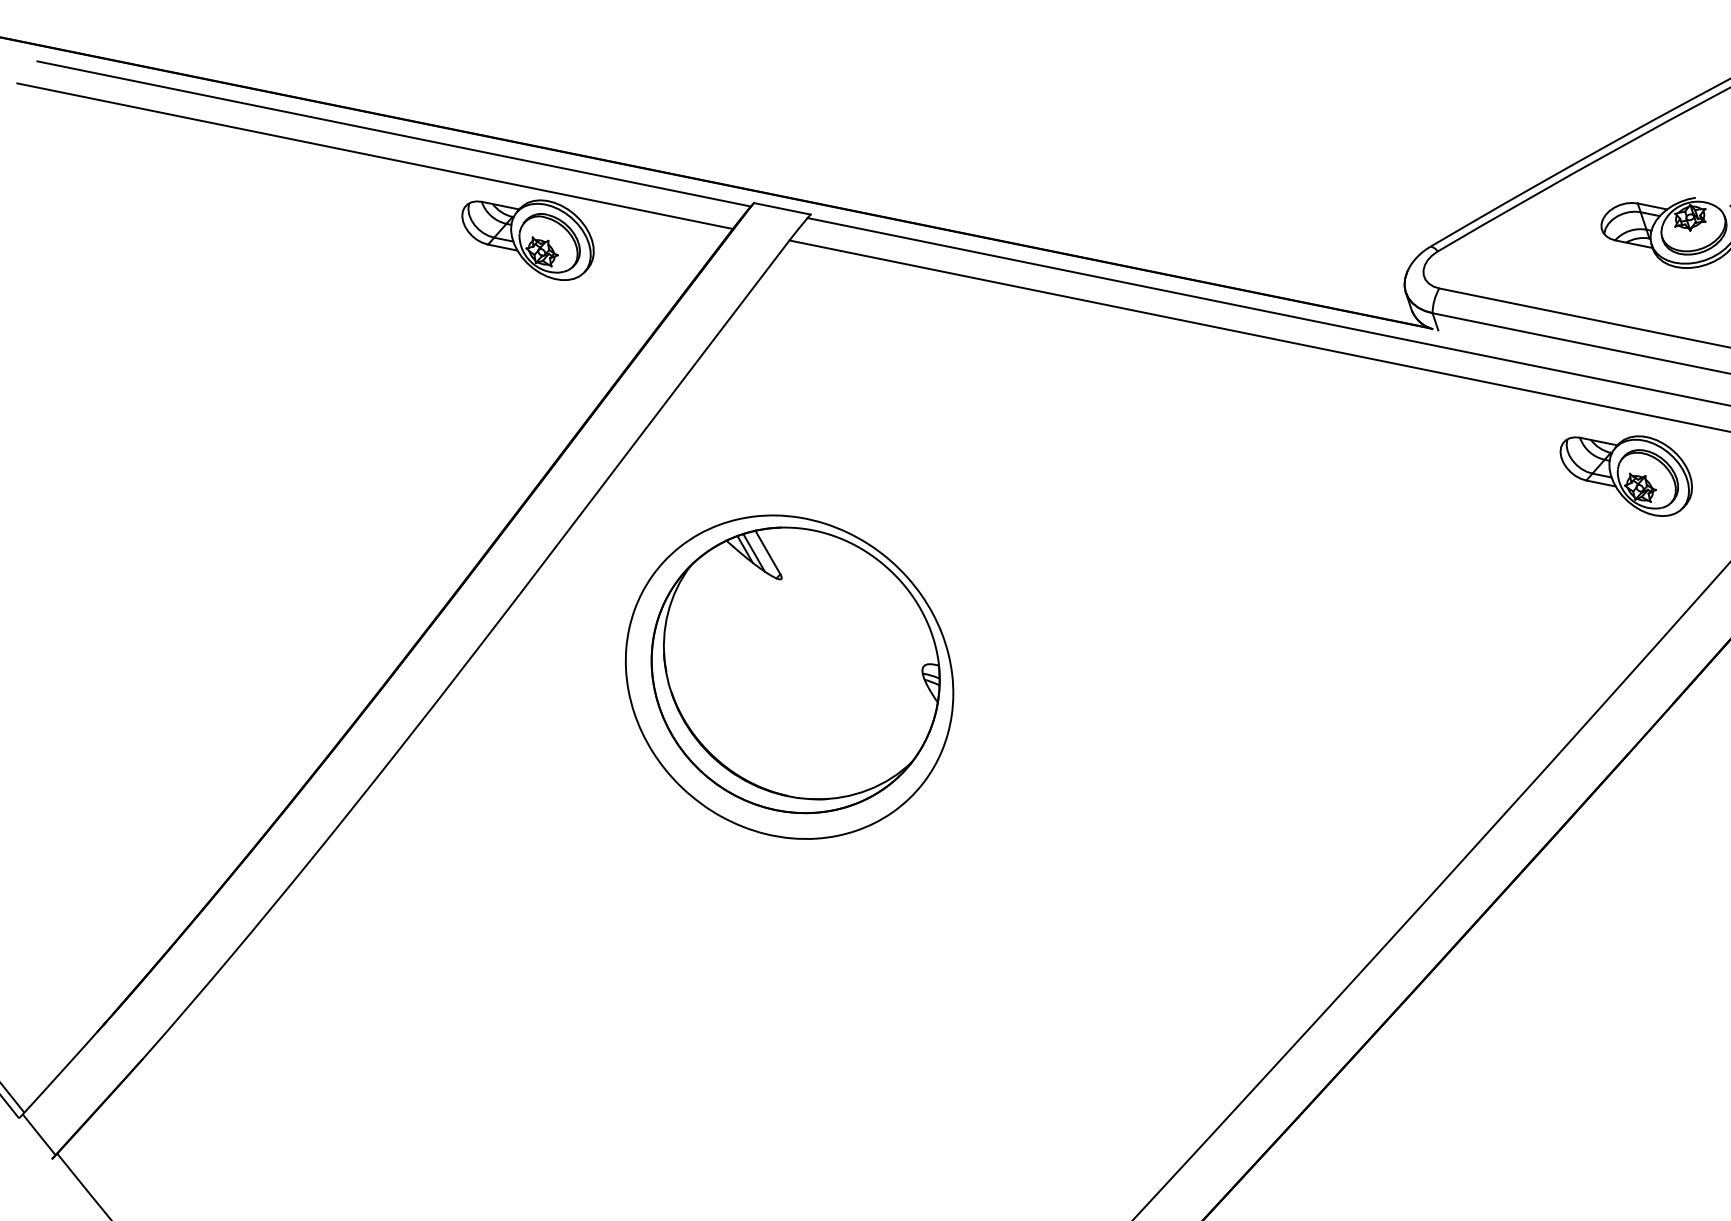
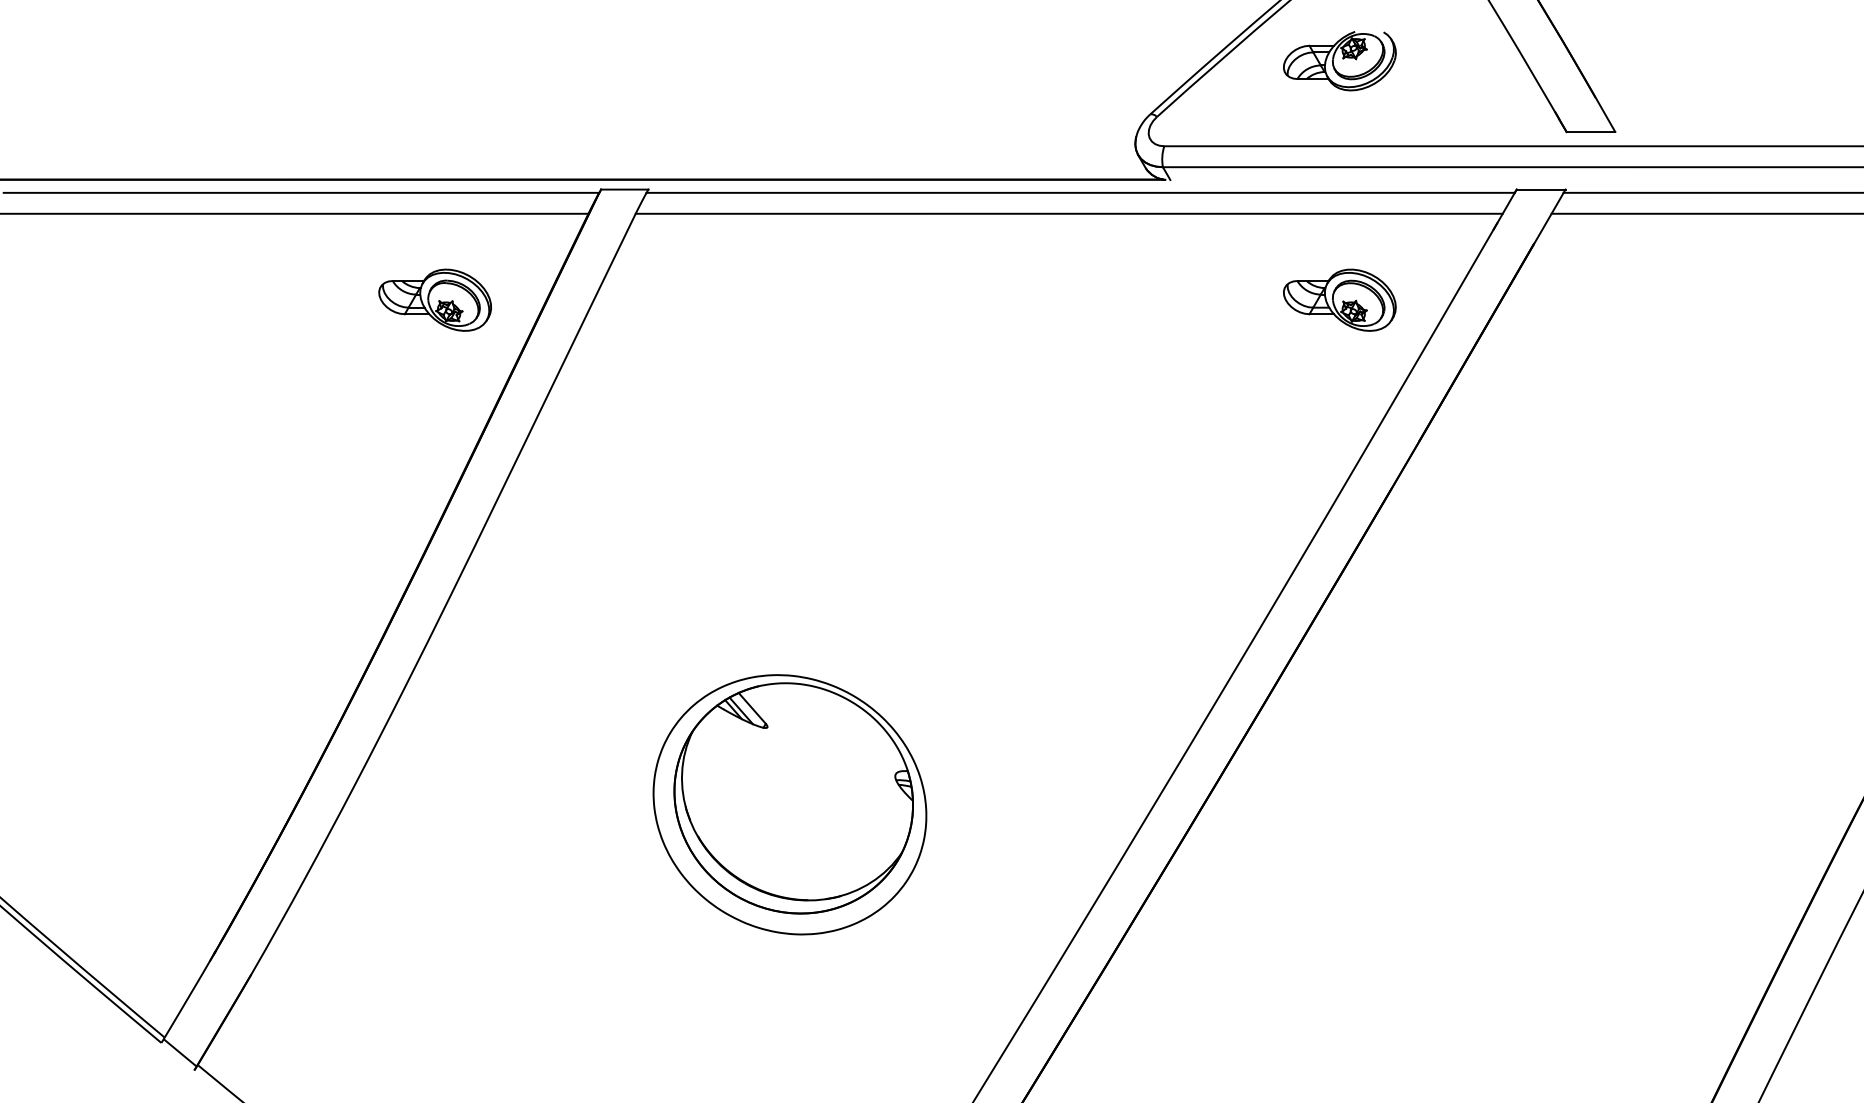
part: (527, 234) -> (434, 299), moved
part: (1625, 470) -> (1339, 299), moved
part: (789, 676) -> (789, 804), moved

